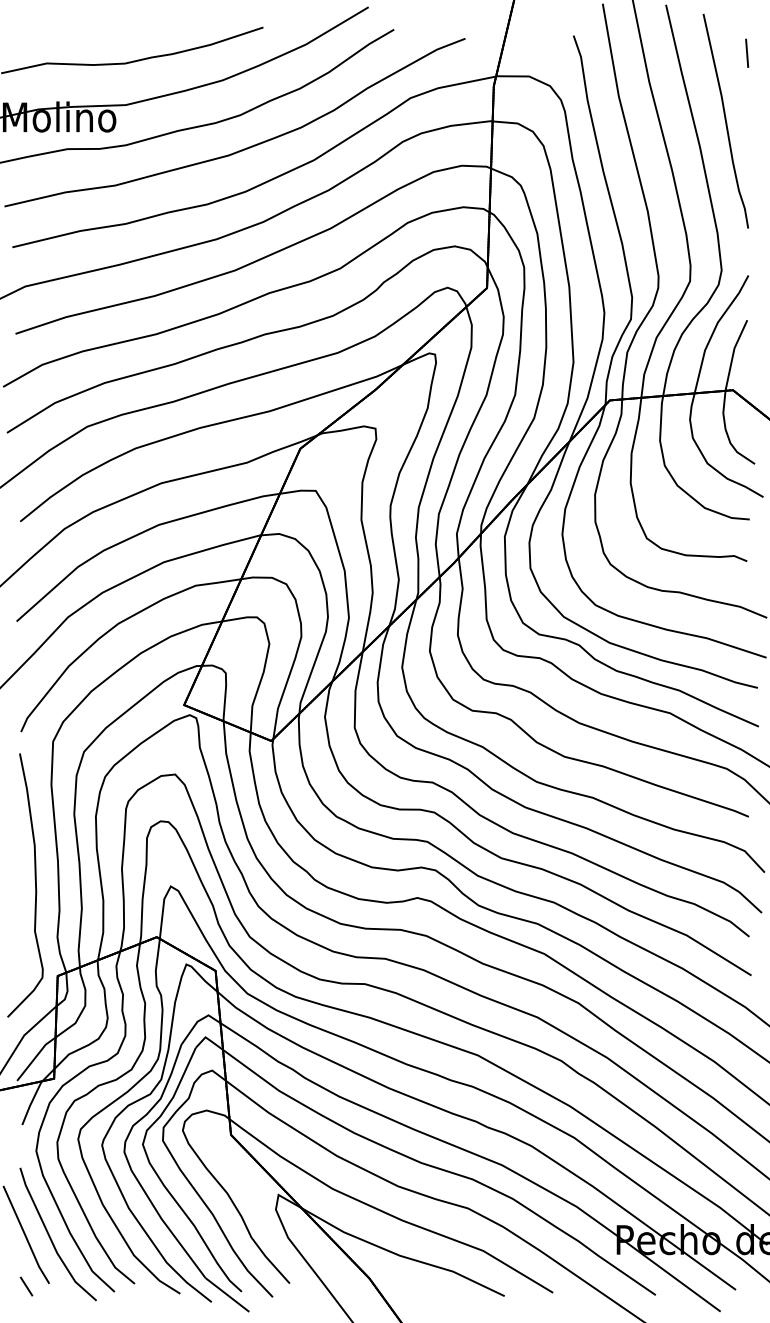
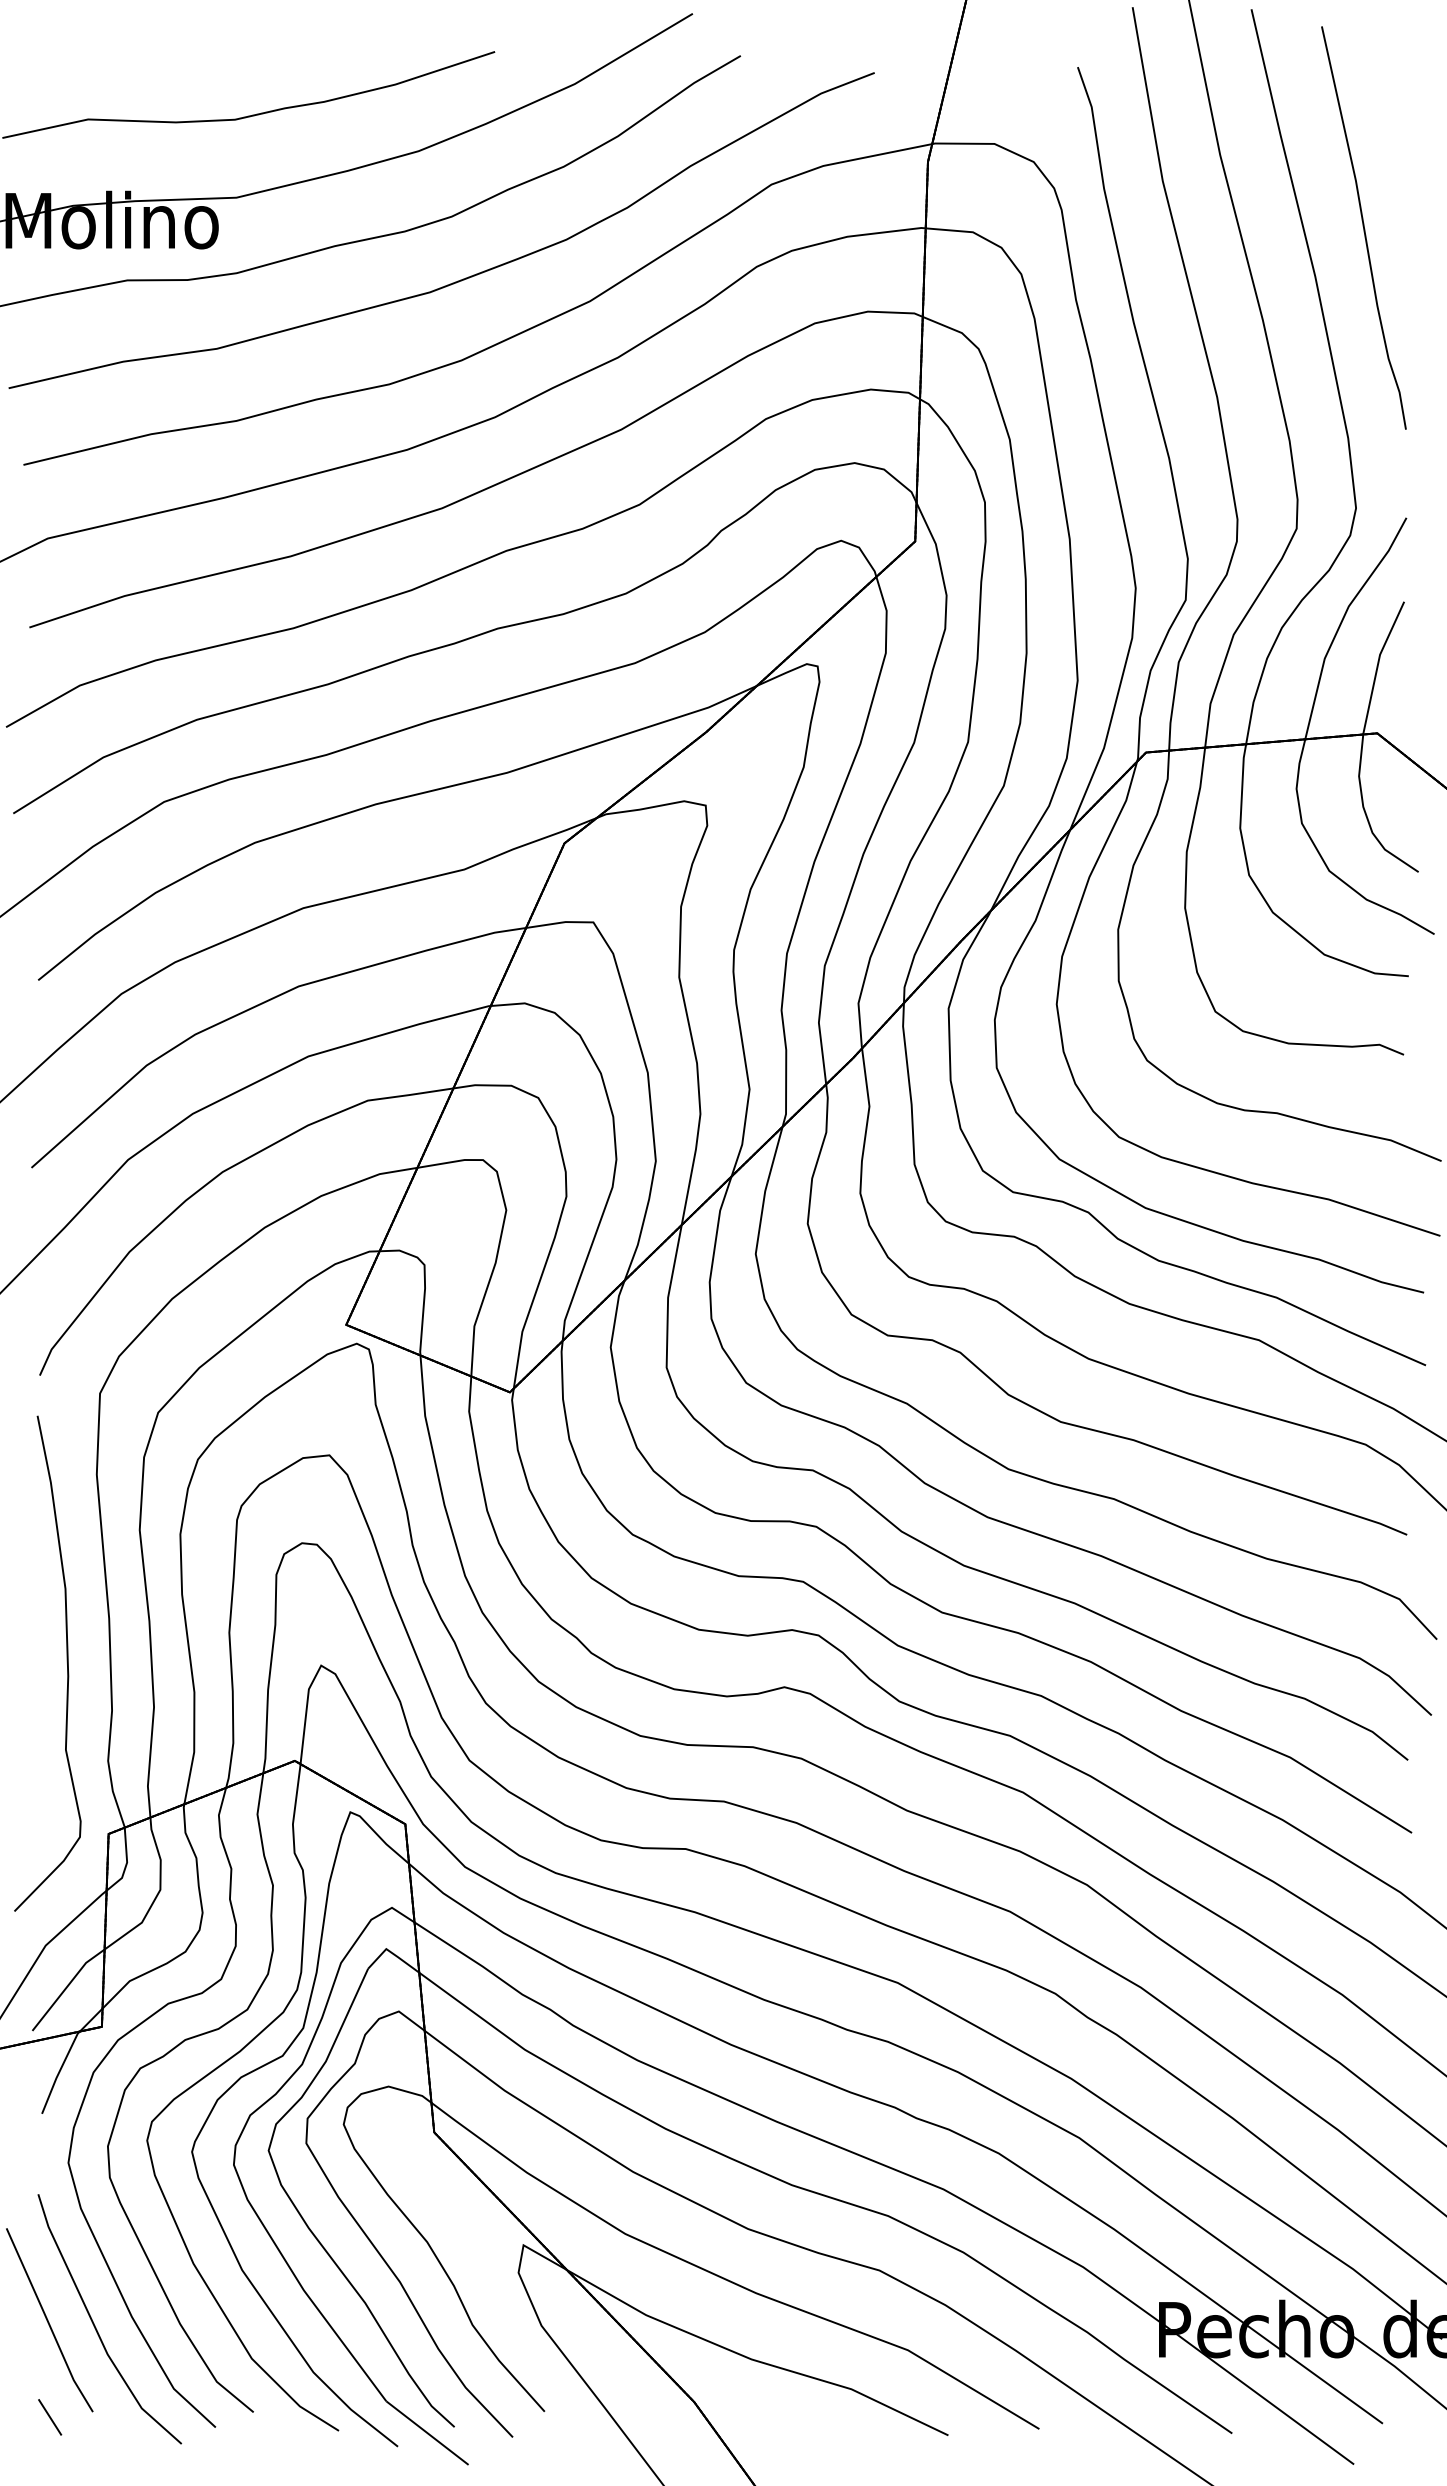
line: (747, 52) -> (1404, 98), removed

